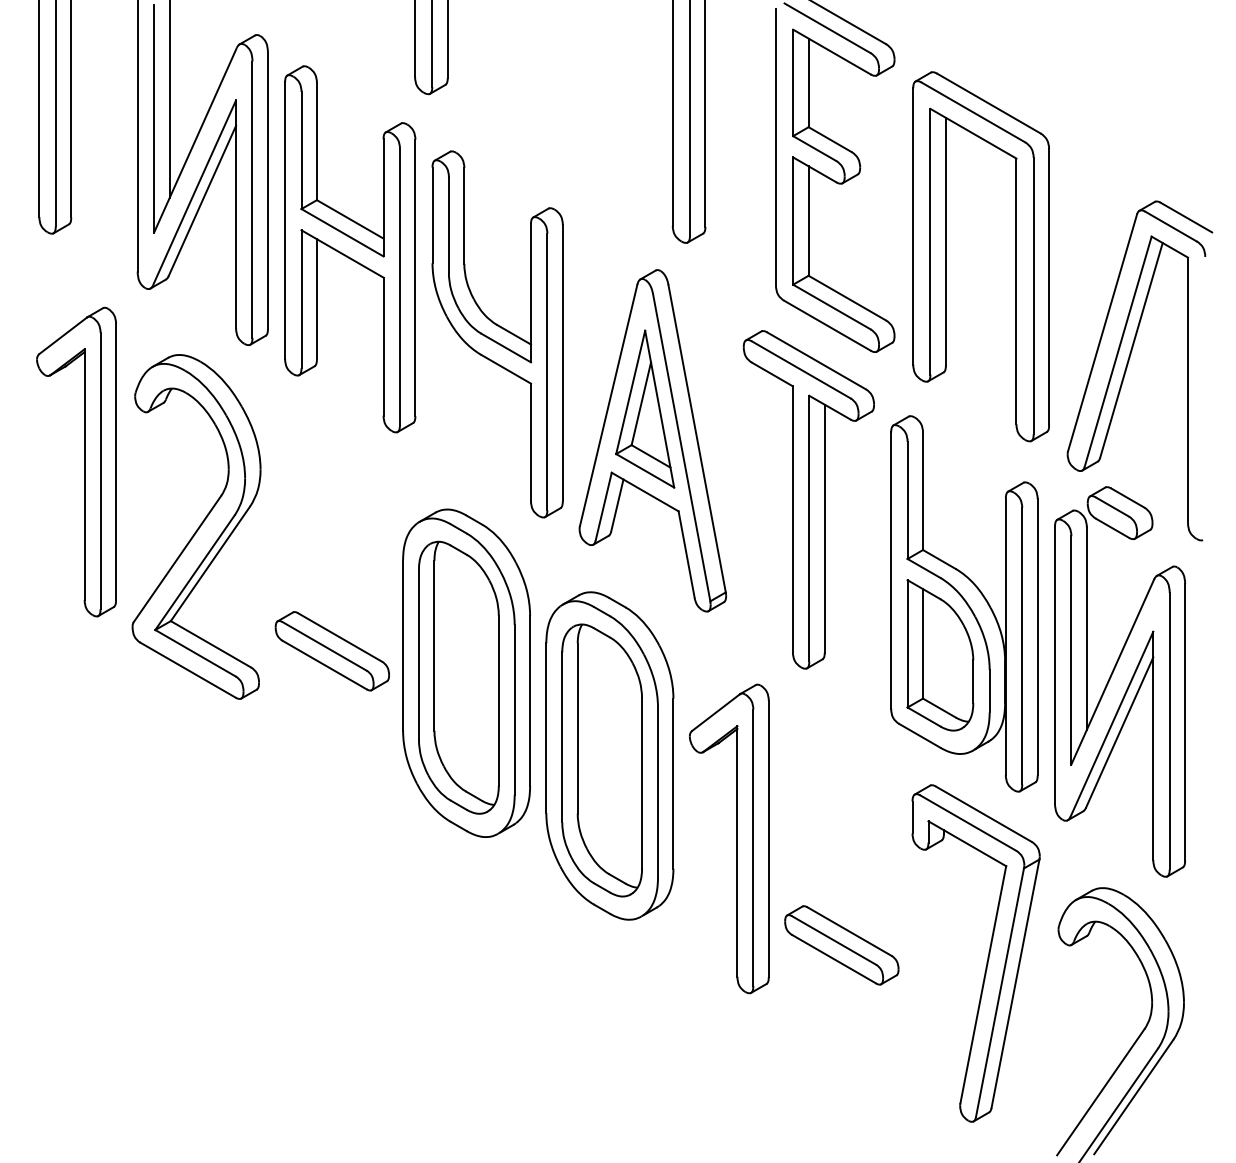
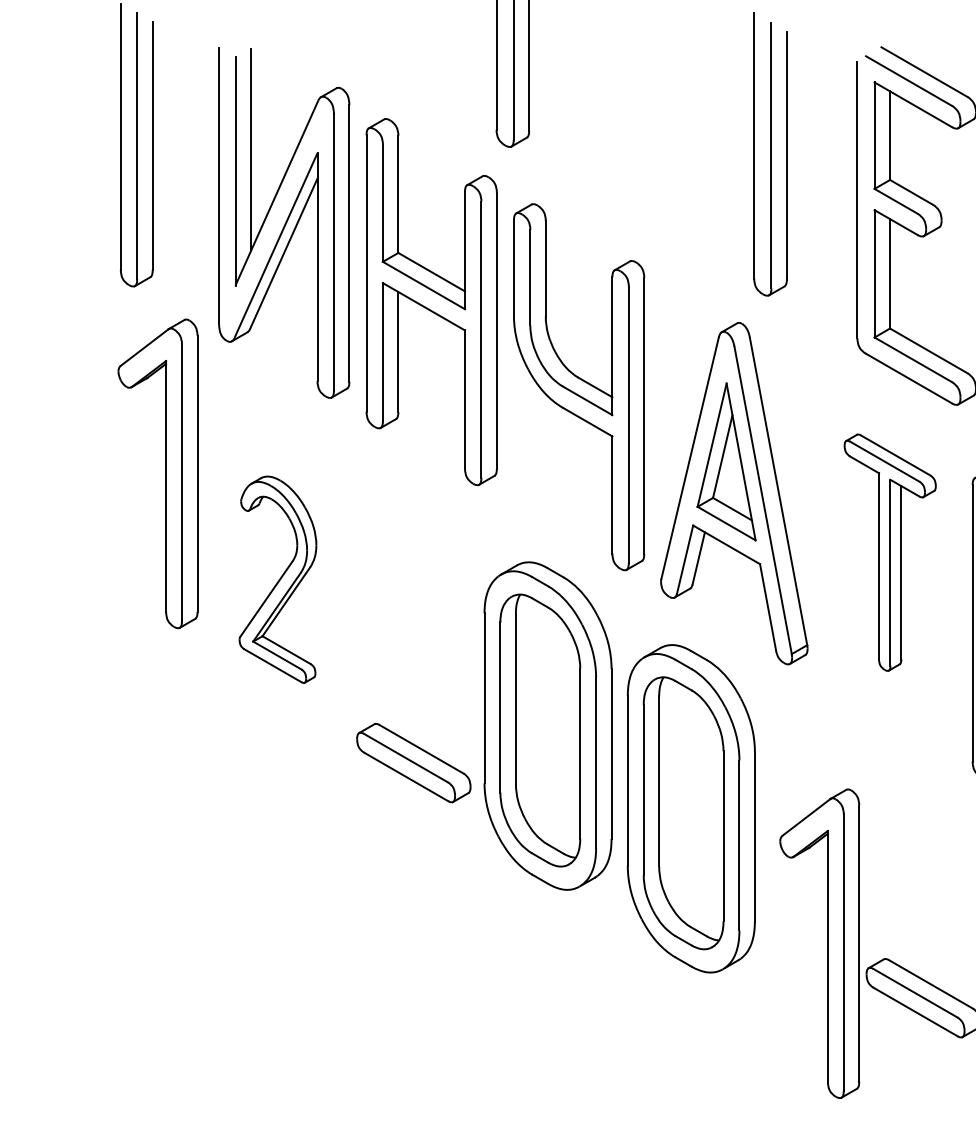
part: (84, 461) -> (165, 473), moved
part: (808, 499) -> (889, 552), size x0.7
part: (196, 526) -> (277, 579), size x0.6
part: (331, 651) -> (412, 763), moved
part: (736, 838) -> (826, 943), moved

